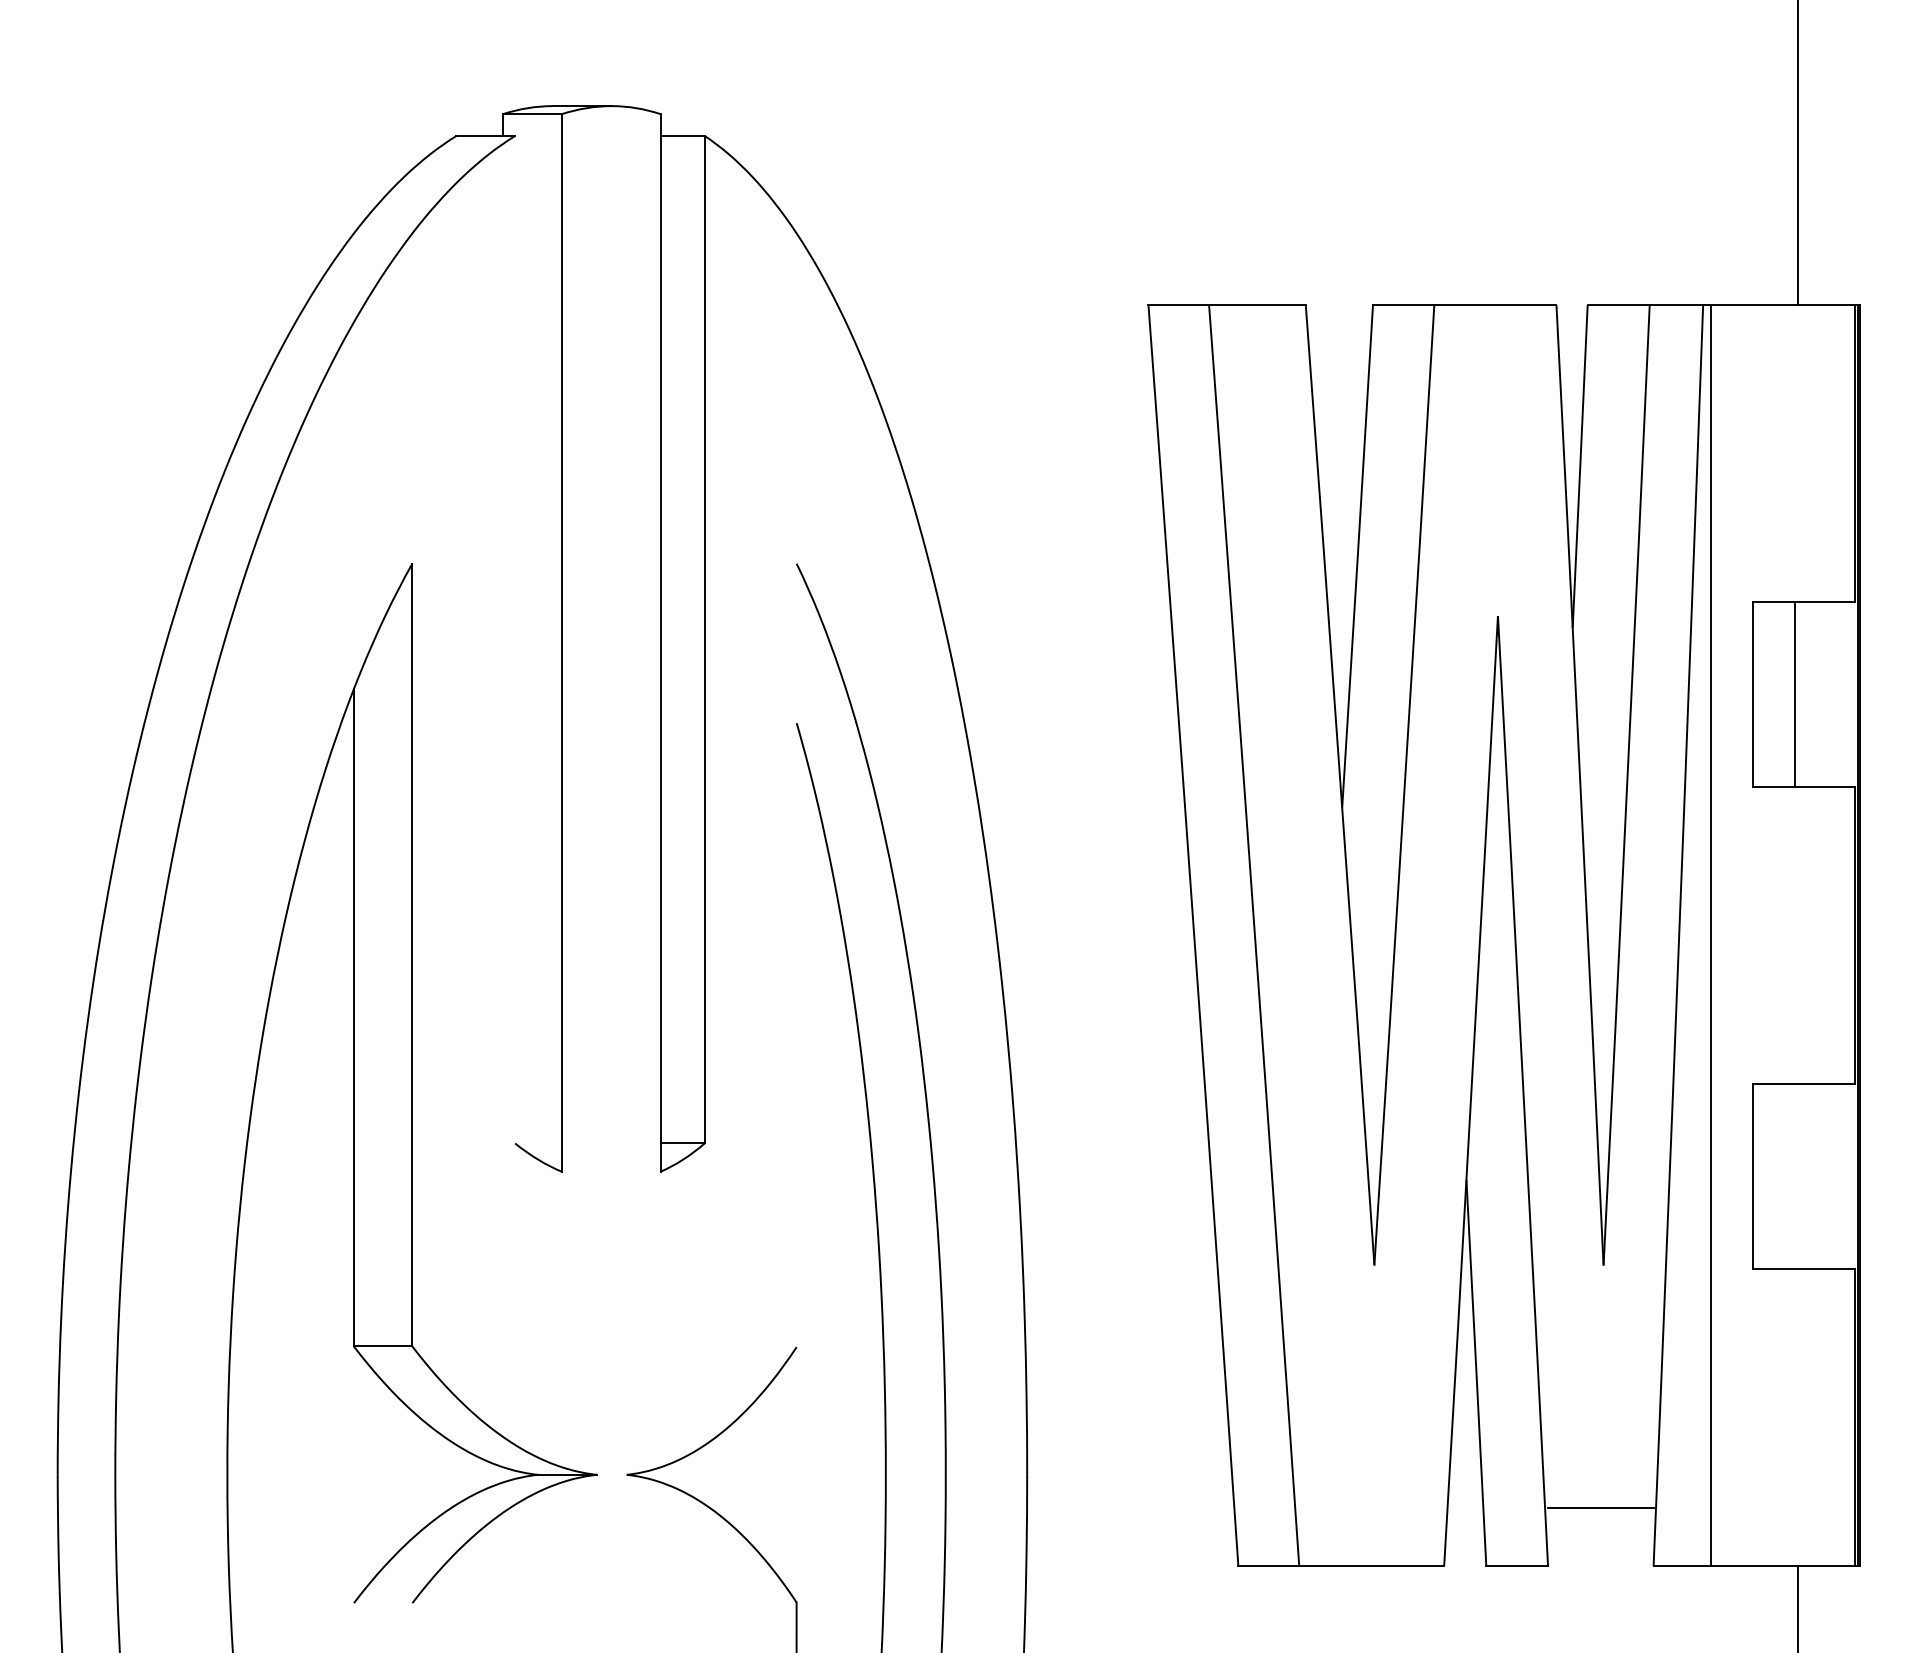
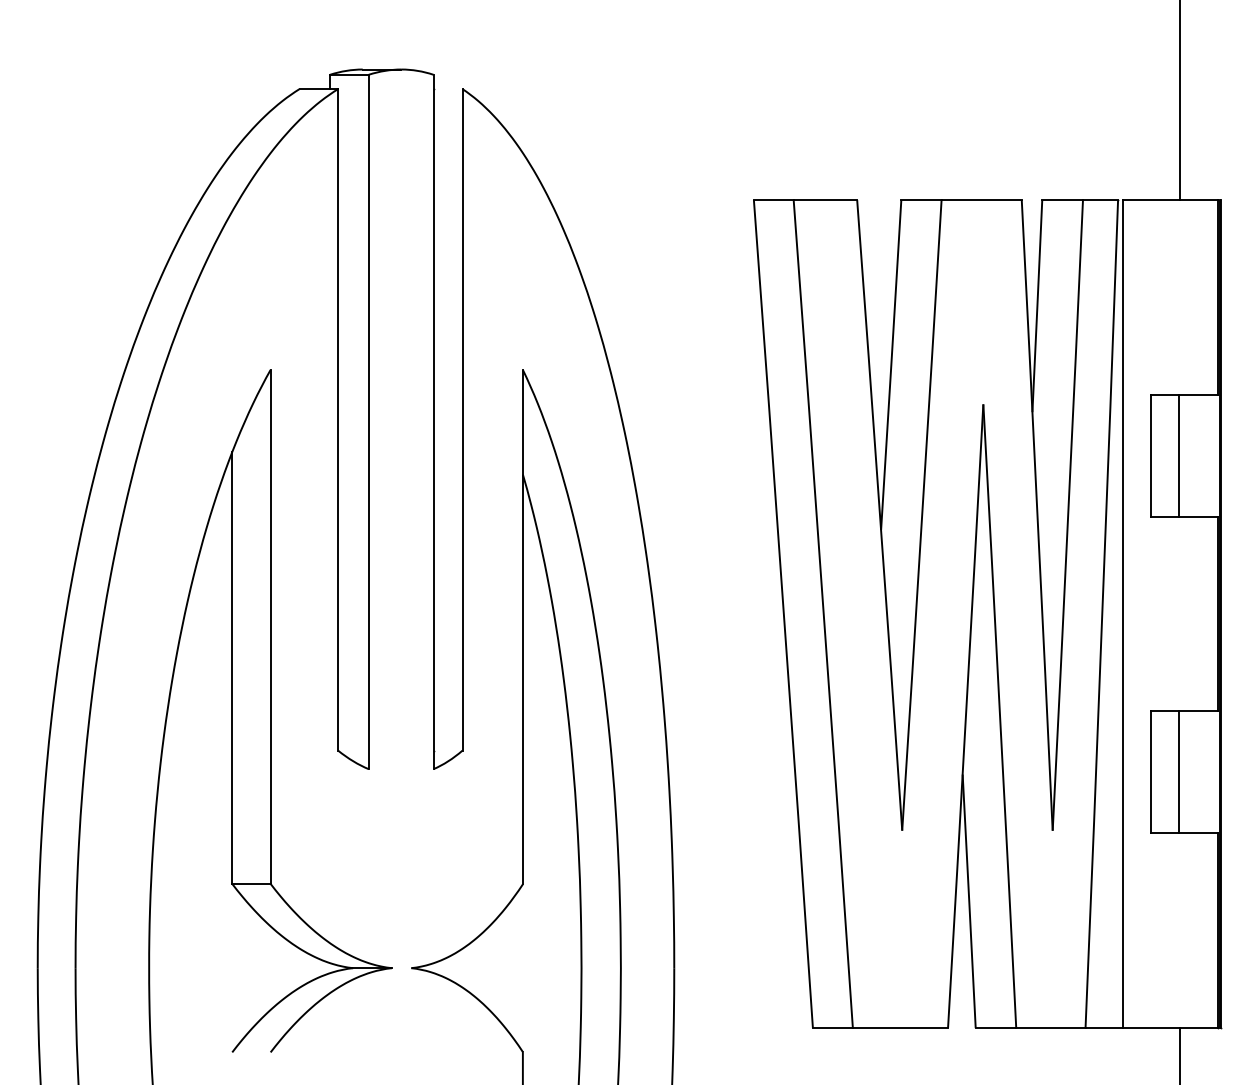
line: (515, 639) -> (338, 419), added
line: (796, 954) -> (522, 626), added
line: (1795, 1175) -> (1178, 771), added
line: (1600, 1508) -> (1050, 1028), moved

